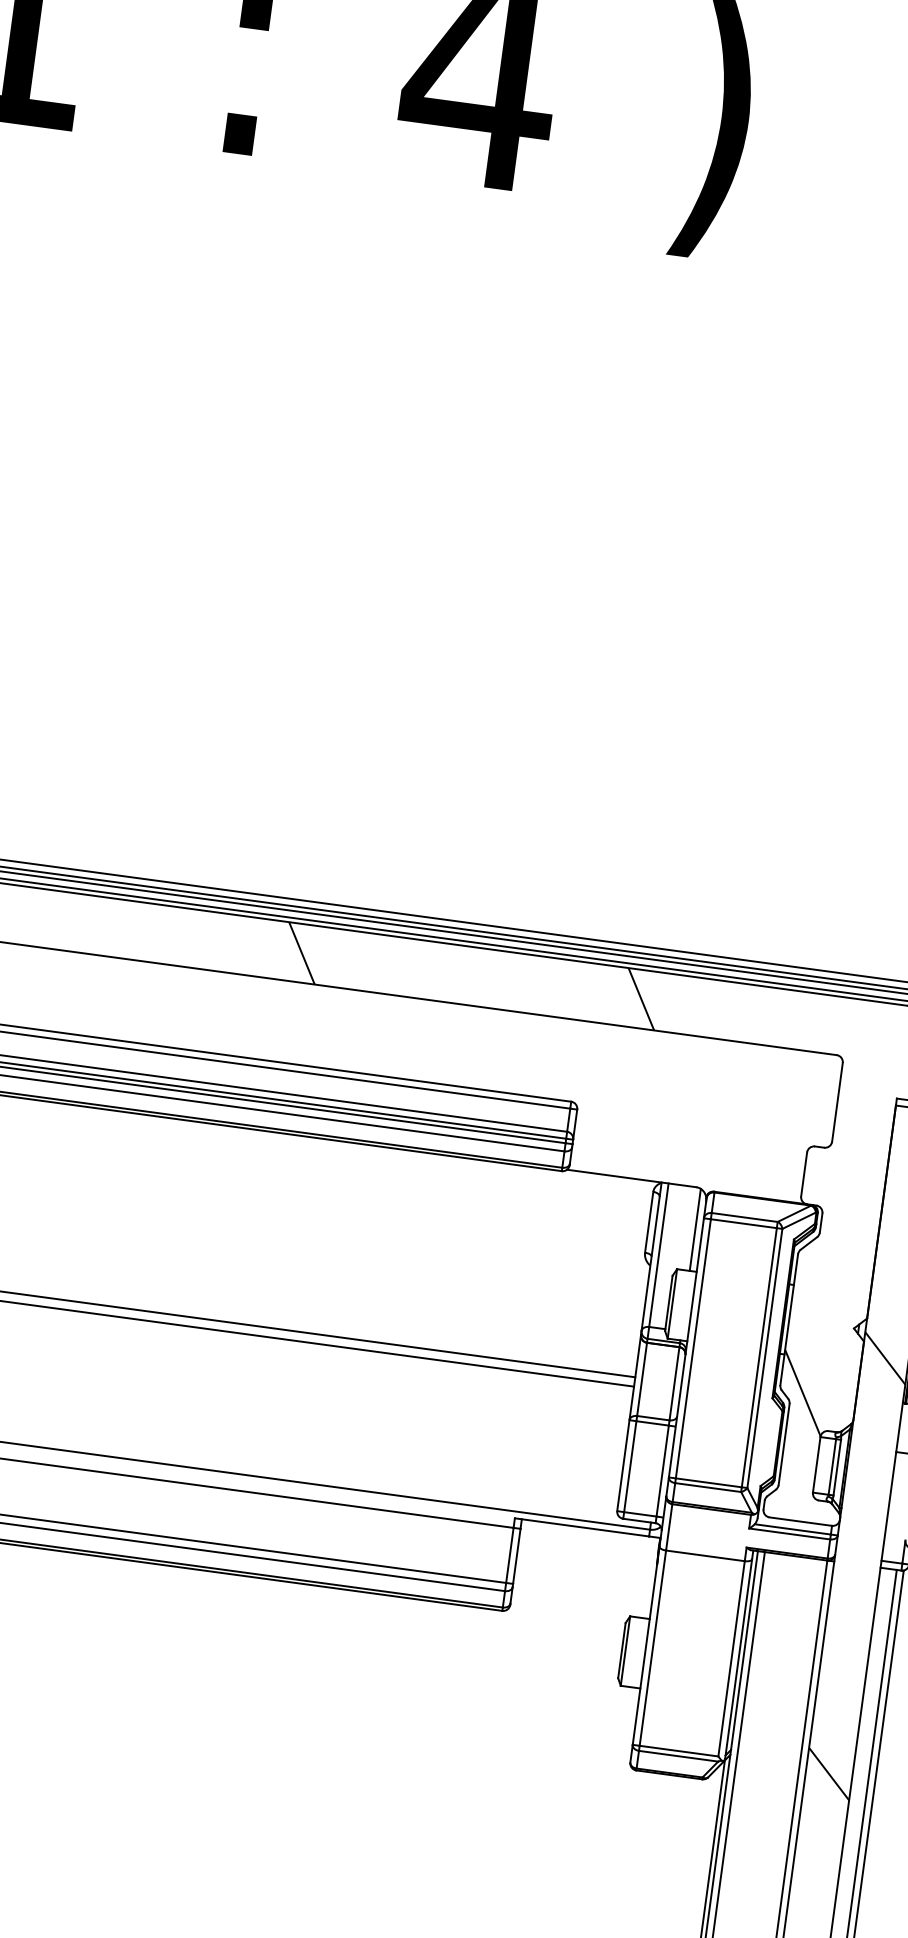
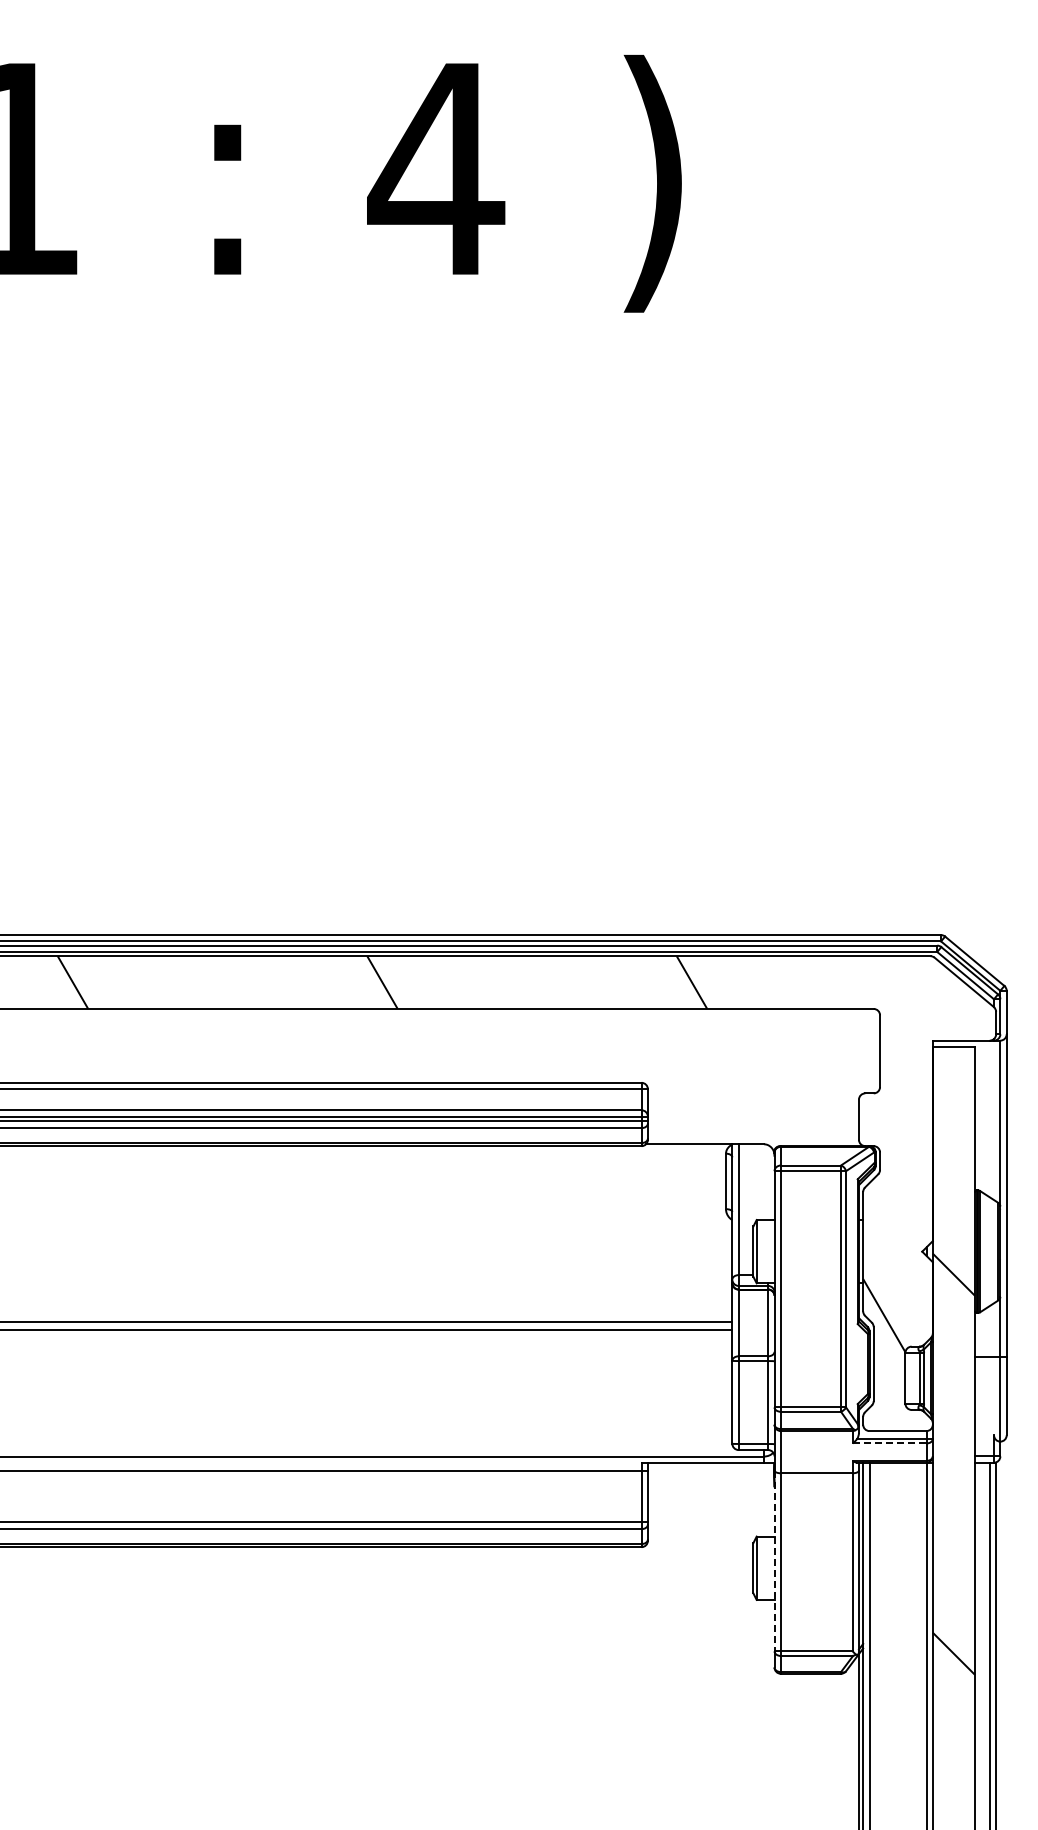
line: (695, 1229) -> (768, 1182), removed
line: (789, 1533) -> (889, 1443), solid -> dashed
line: (646, 1646) -> (774, 1561), solid -> dashed

